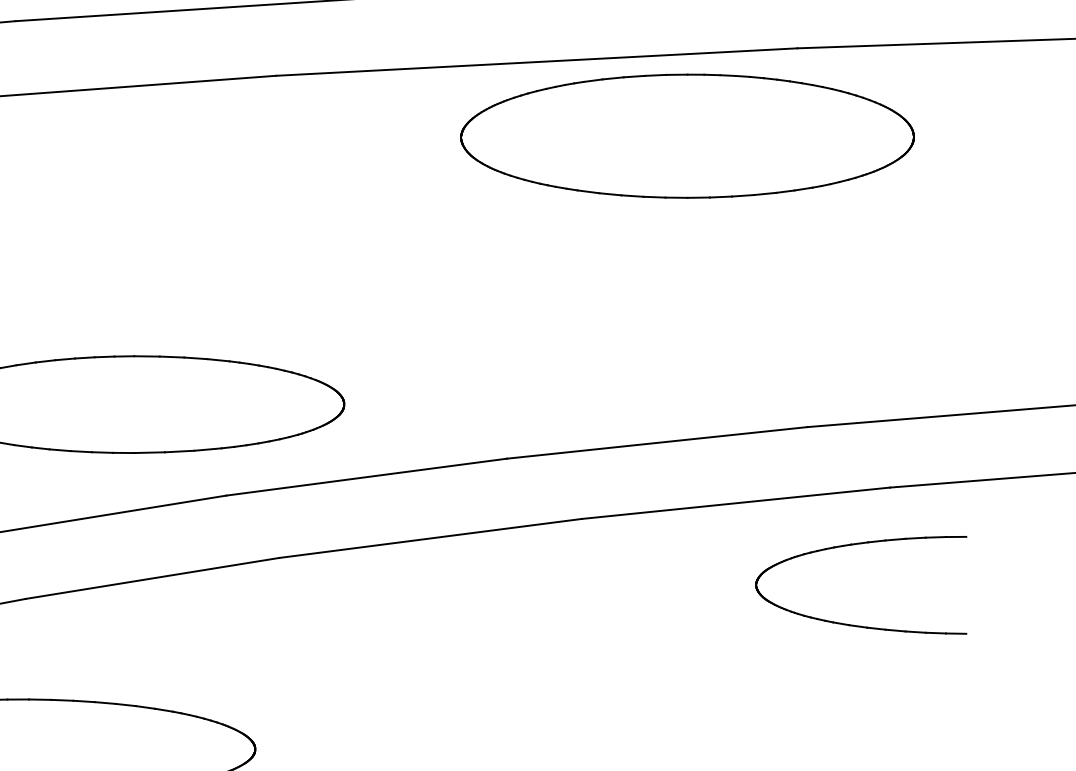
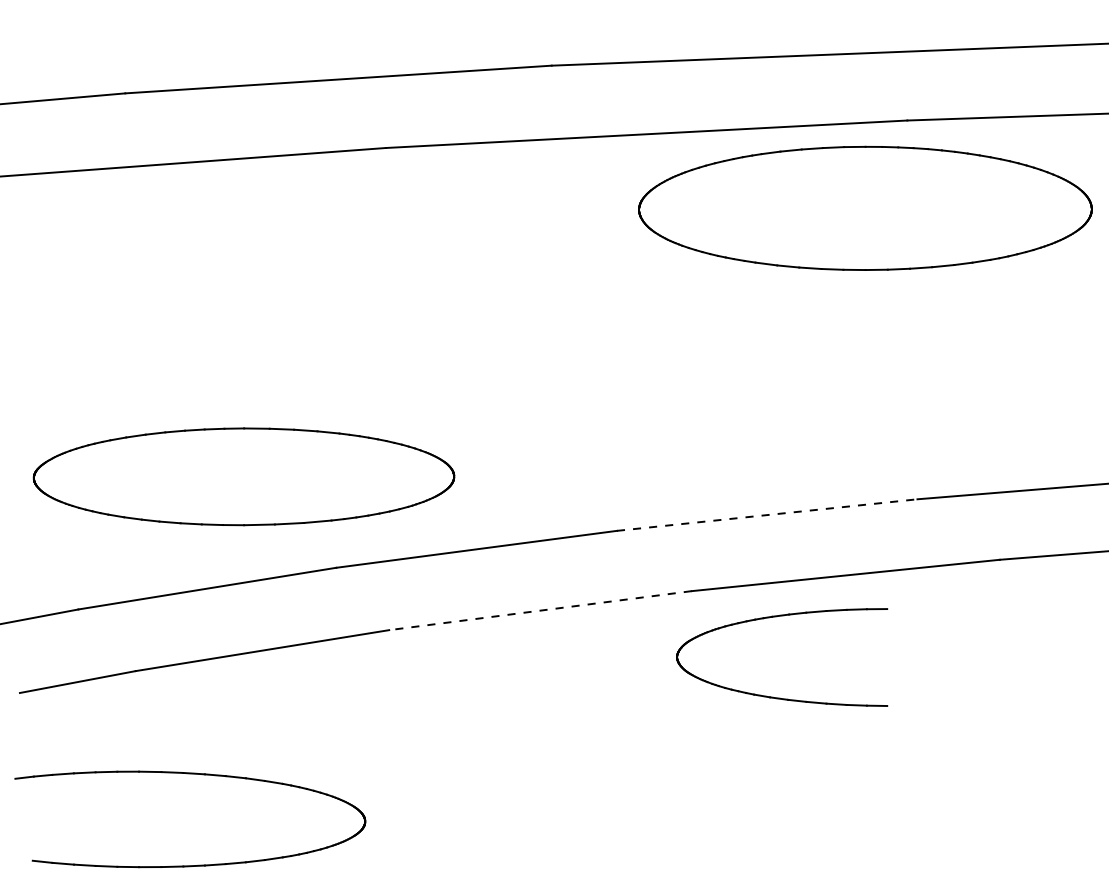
part: (687, 135) -> (865, 207), moved
line: (657, 443) -> (767, 515), solid -> dashed
line: (430, 538) -> (540, 610), solid -> dashed
part: (852, 624) -> (773, 696), moved

